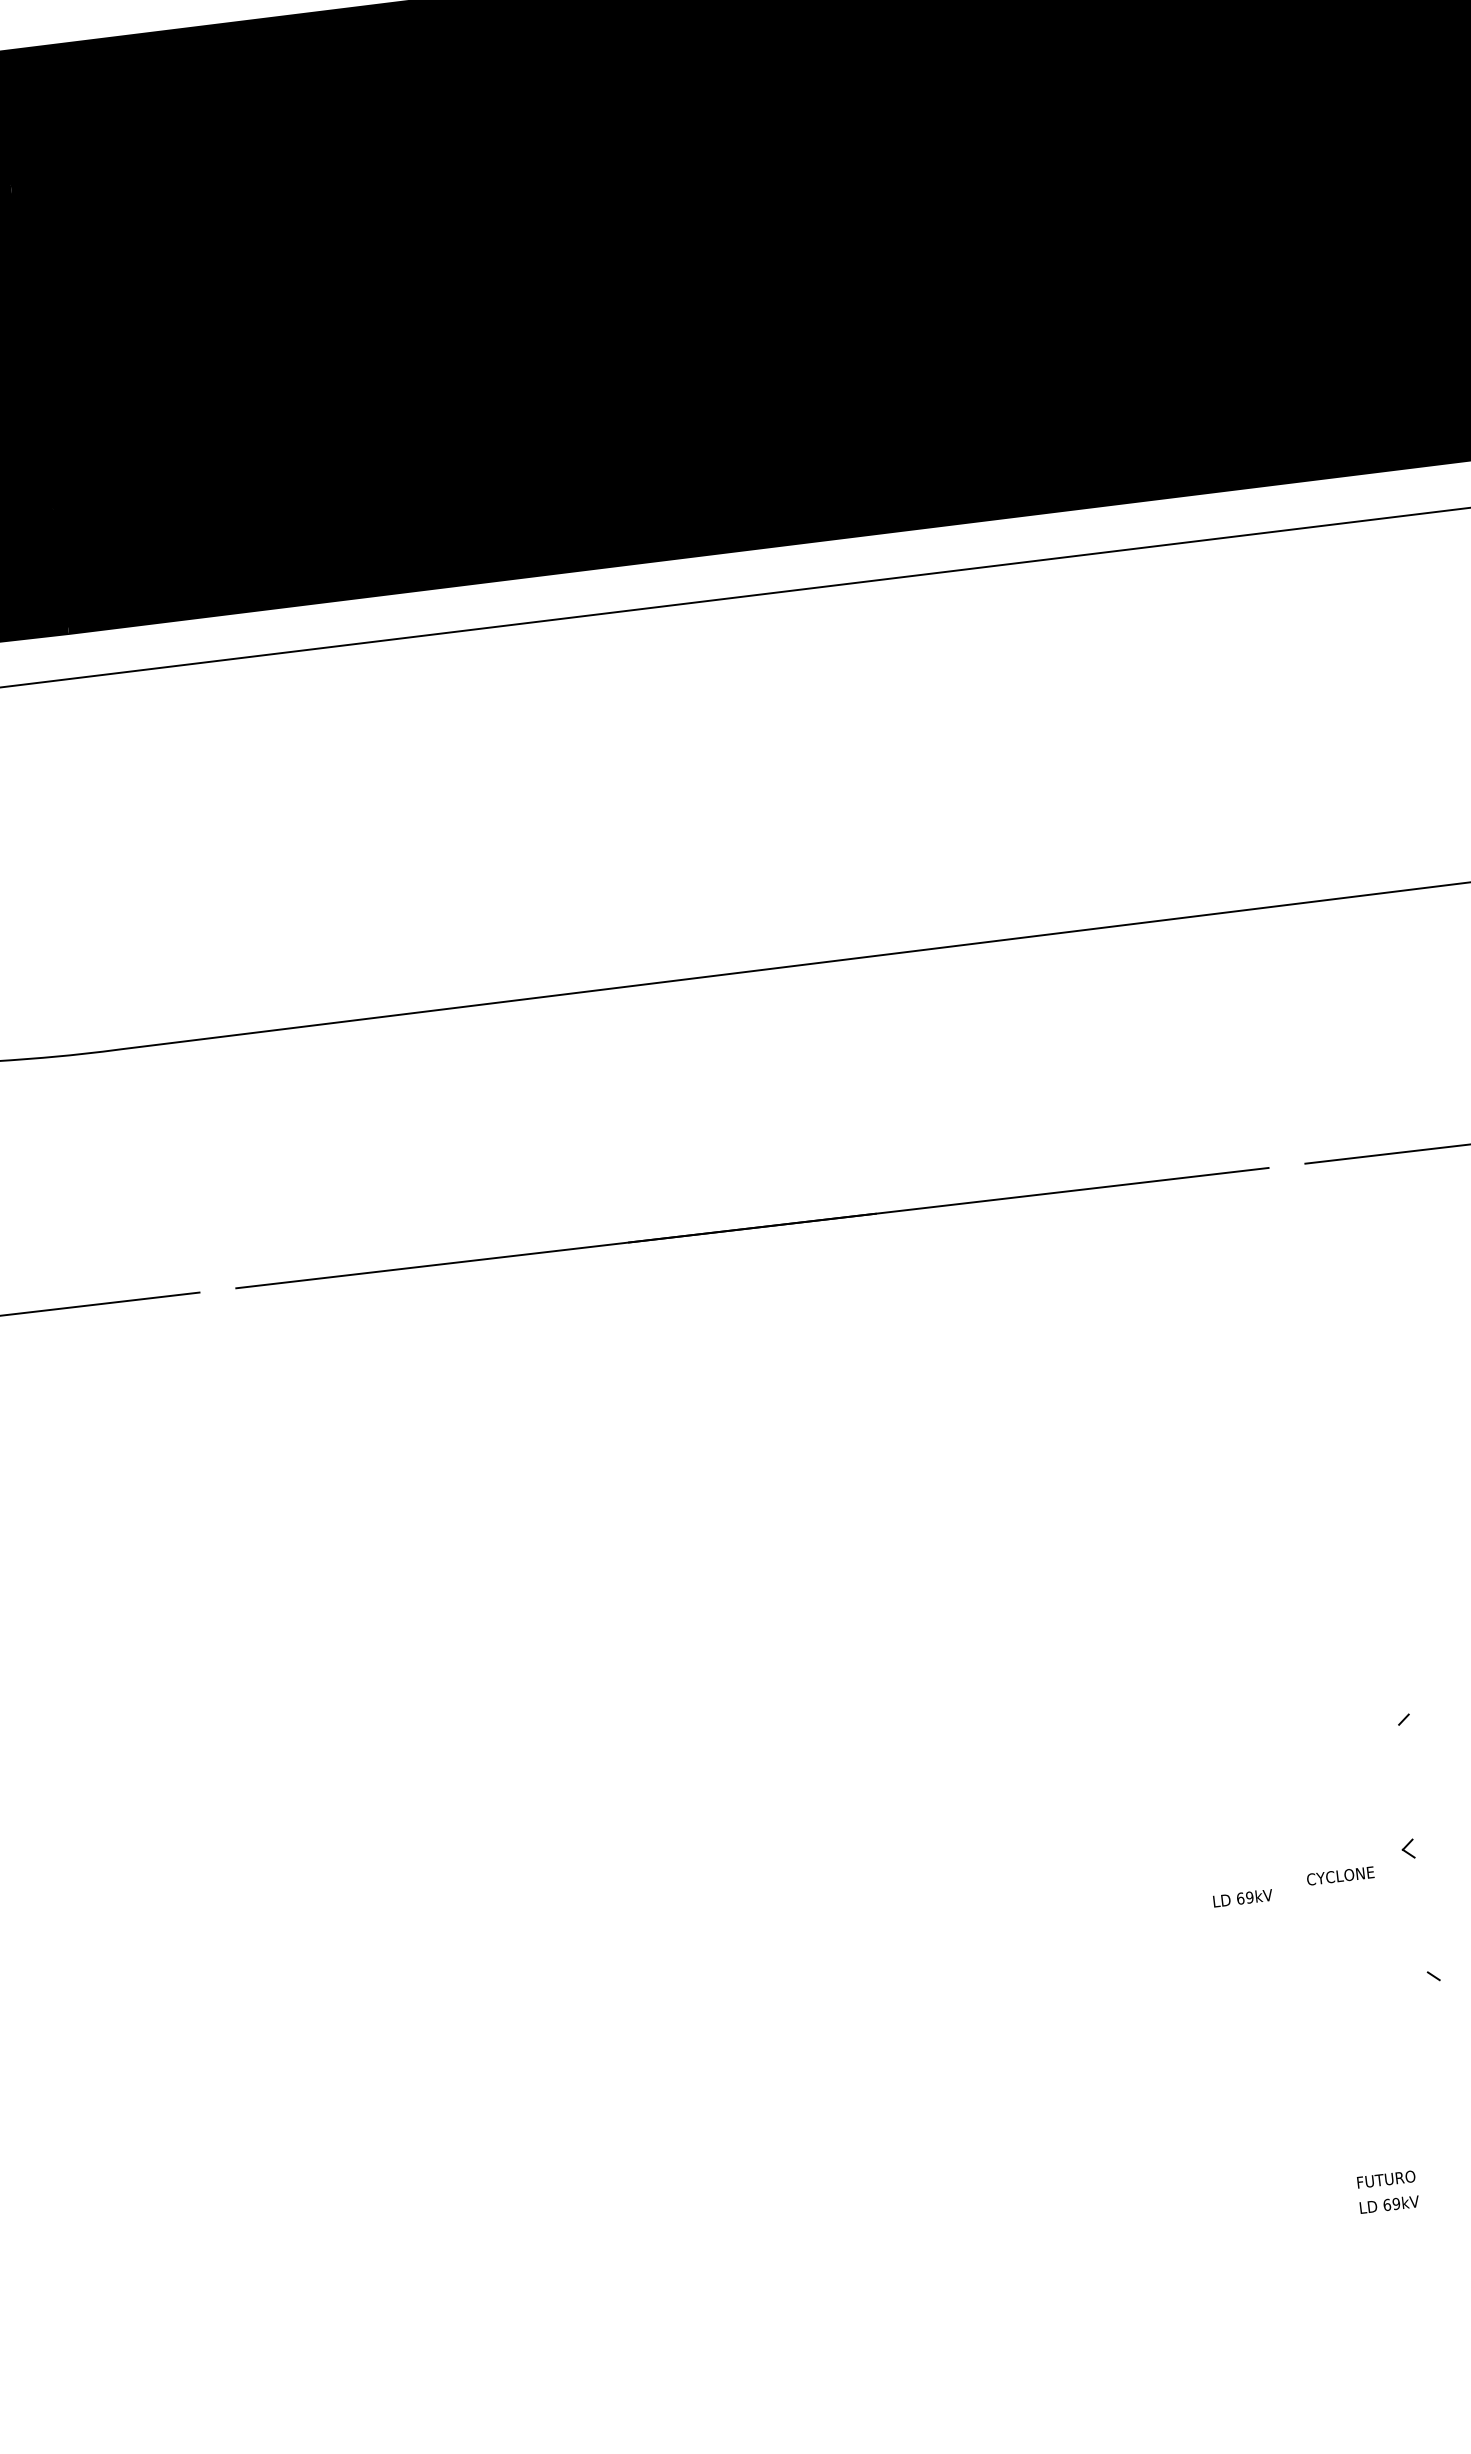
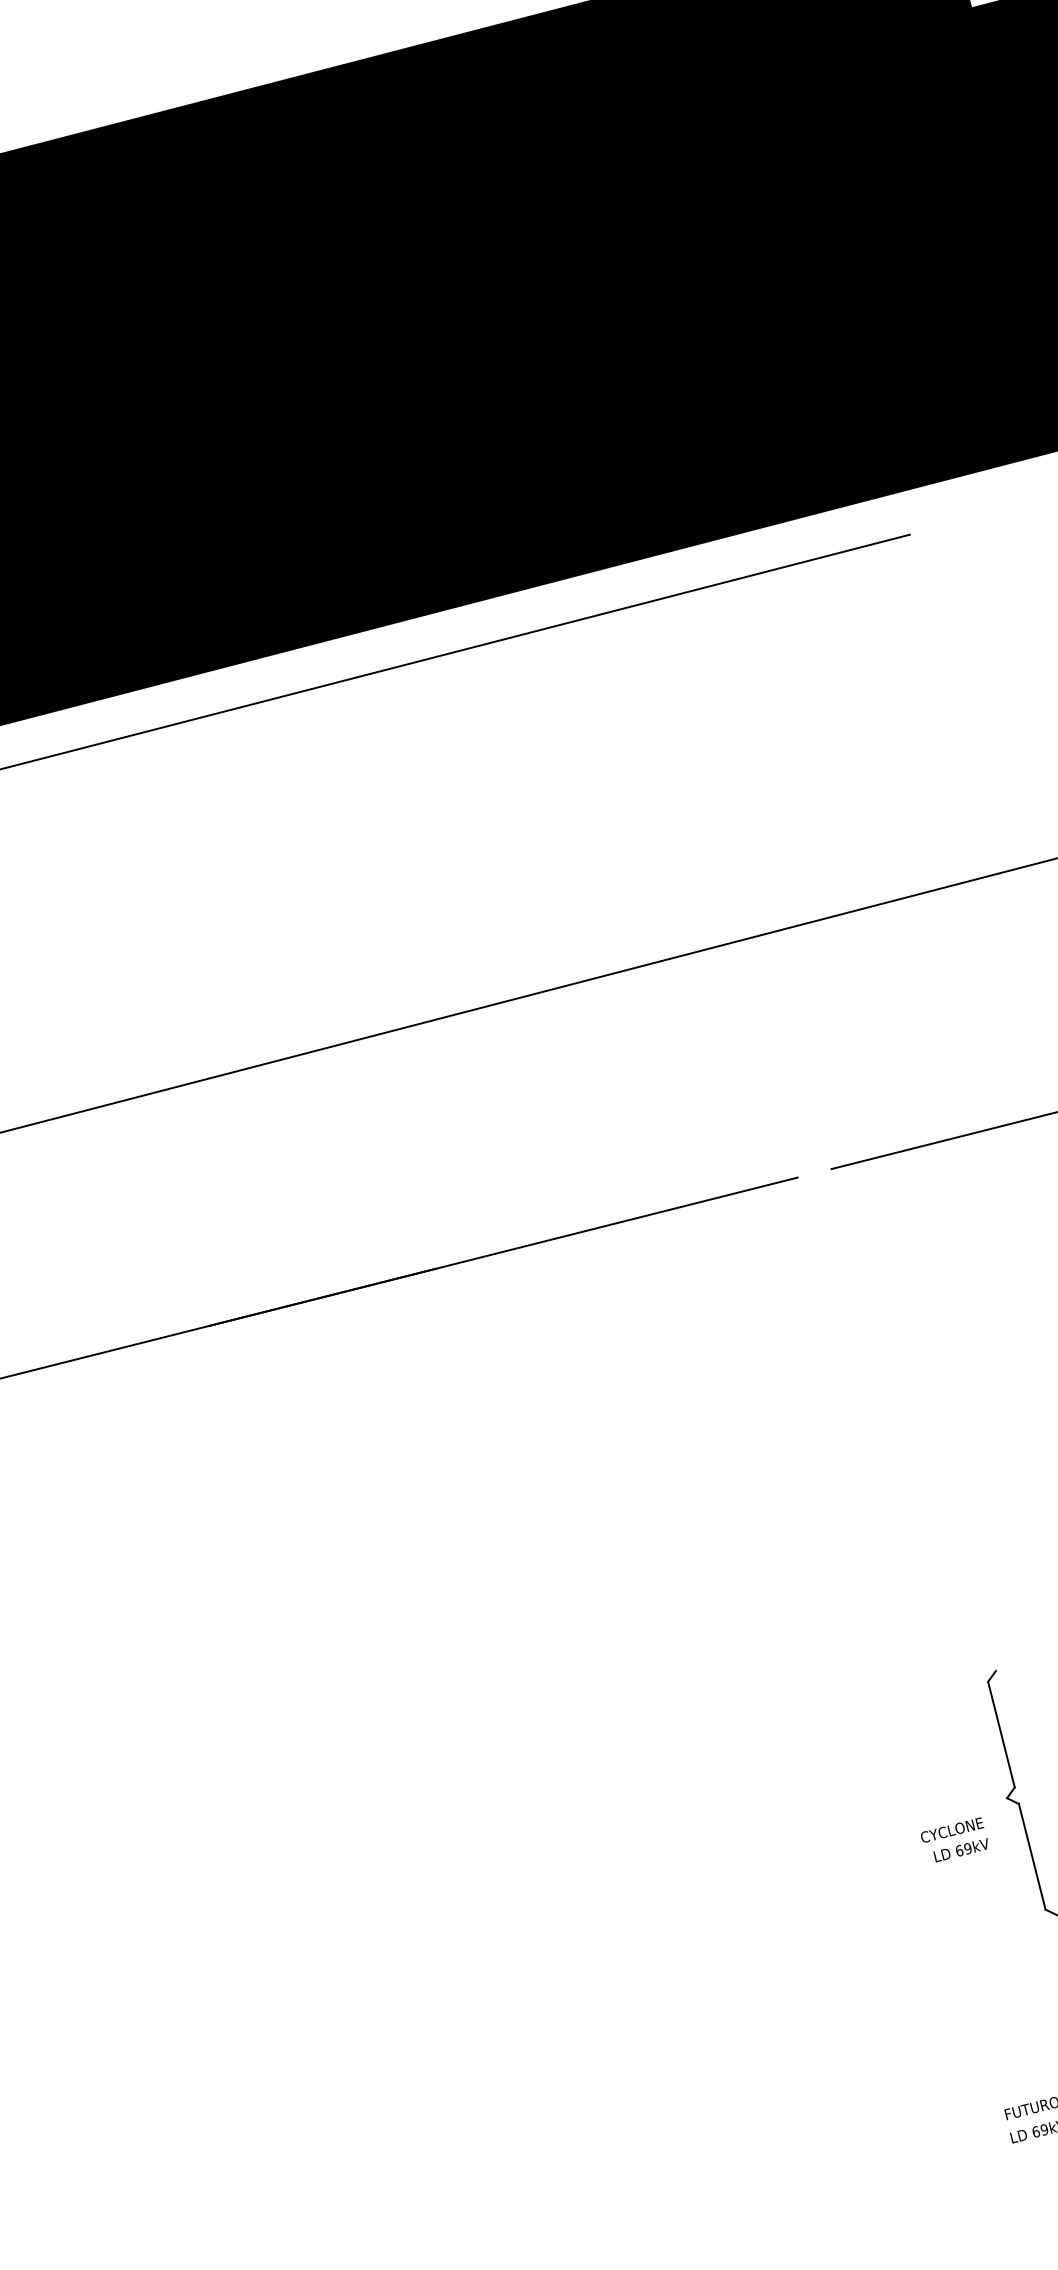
line: (1405, 1781) -> (1001, 1734), added
text: (1242, 1898) -> (961, 1850), moved
line: (1420, 1914) -> (1031, 1856), added

